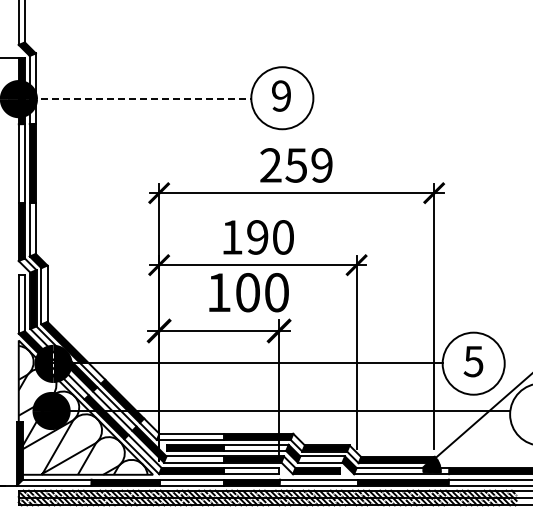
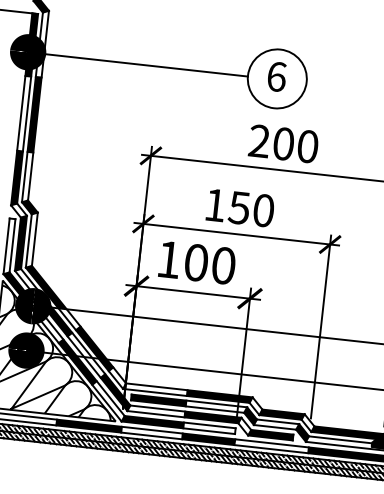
text: (281, 95) -> (276, 76), 9 -> 6
line: (135, 99) -> (138, 64), dashed -> solid
text: (308, 165) -> (295, 145), 259 -> 200
text: (257, 237) -> (239, 208), 190 -> 150
text: (248, 292) -> (196, 262), moved

